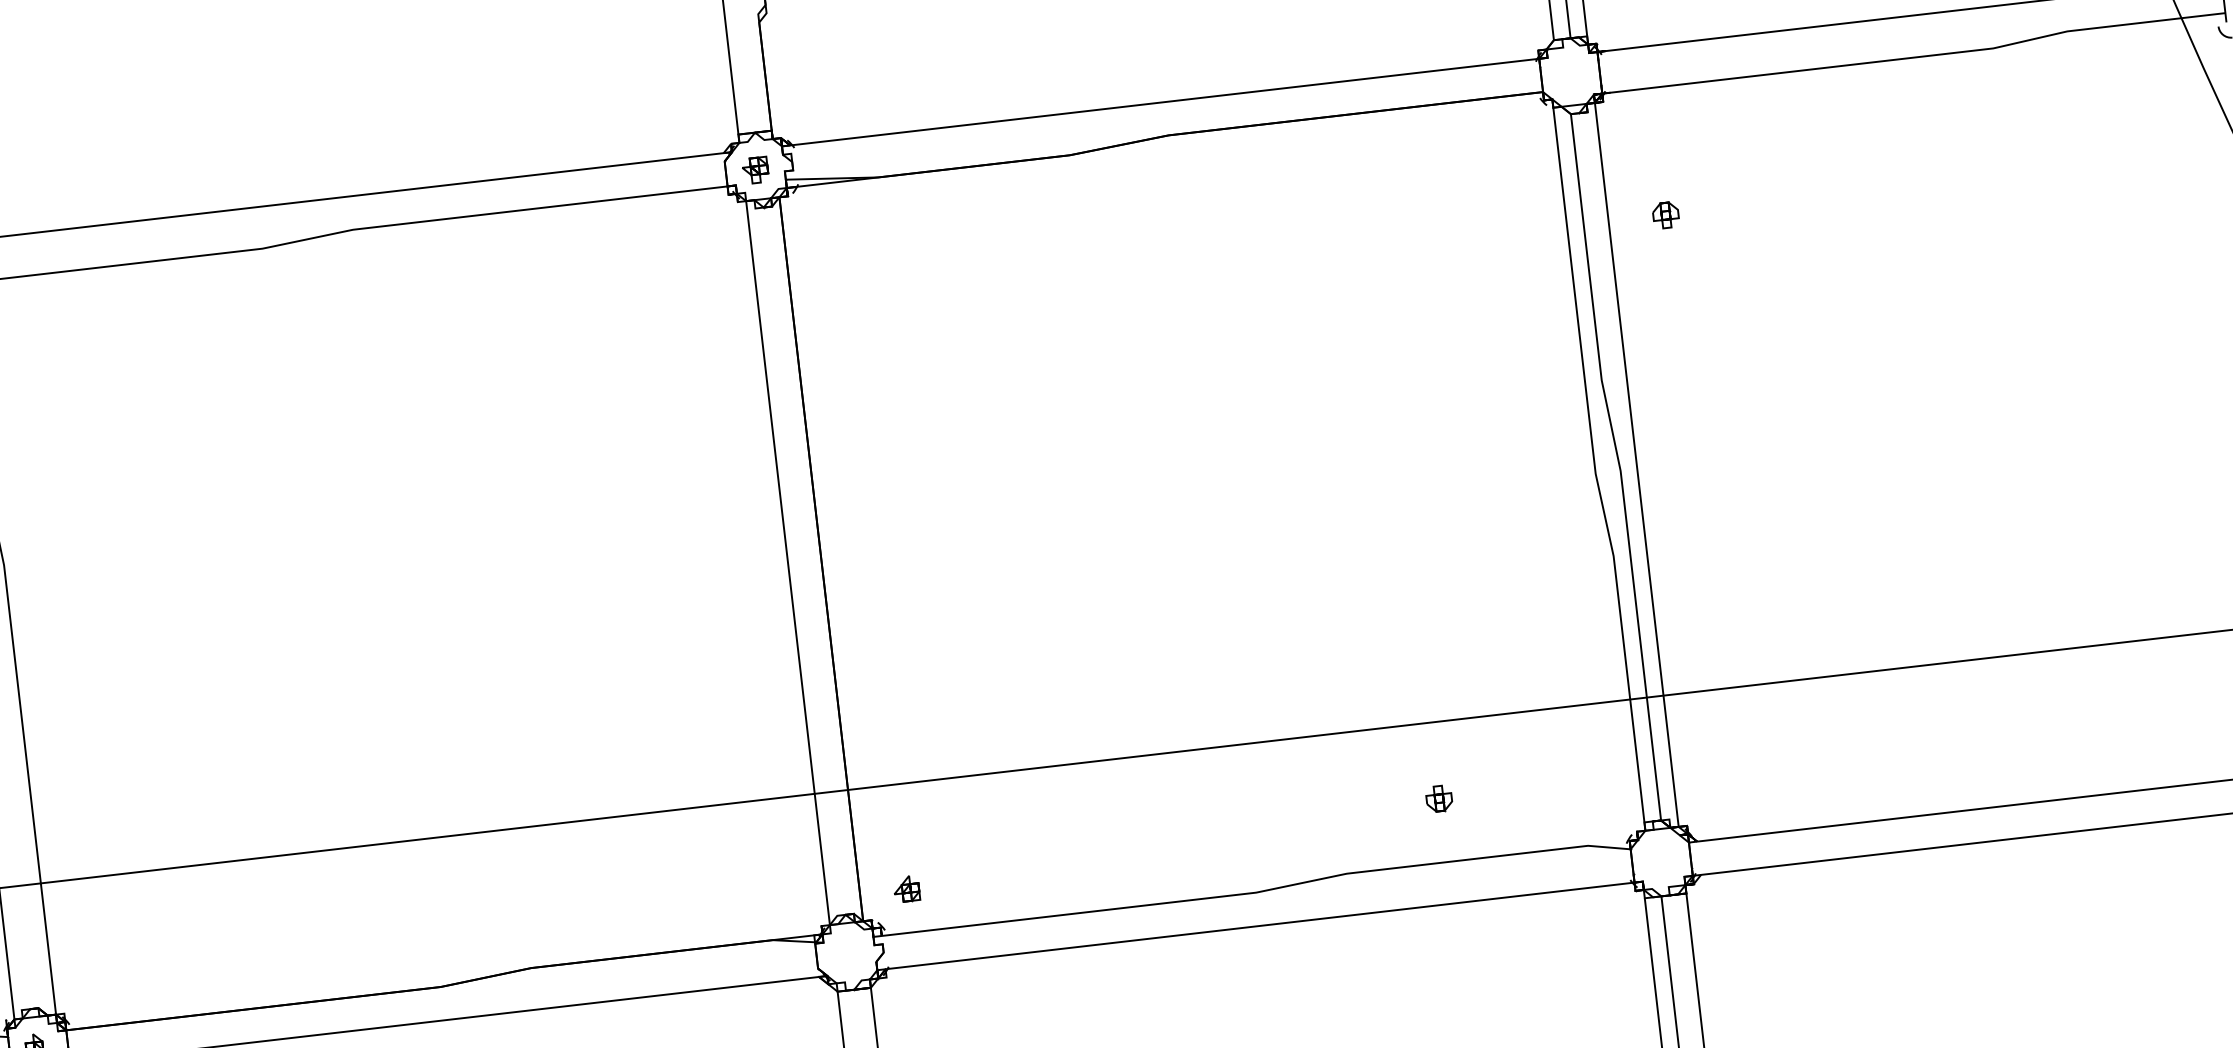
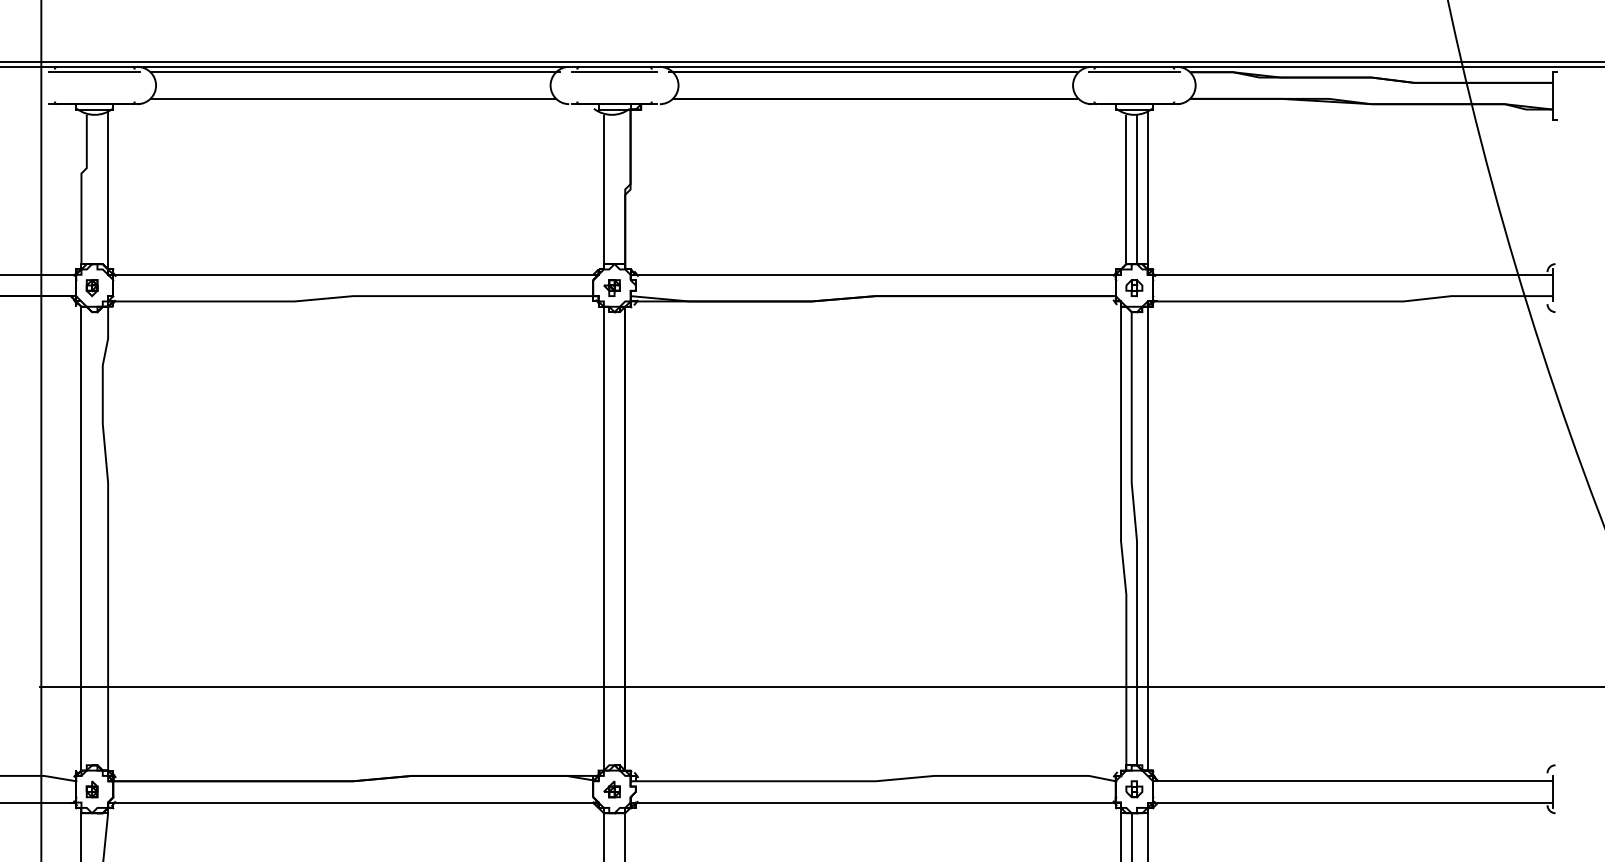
part: (1666, 214) -> (1134, 287), moved
part: (1439, 799) -> (1134, 789), moved
part: (905, 889) -> (611, 789), moved

